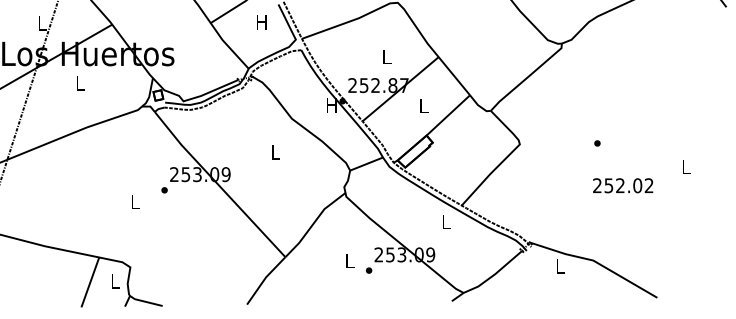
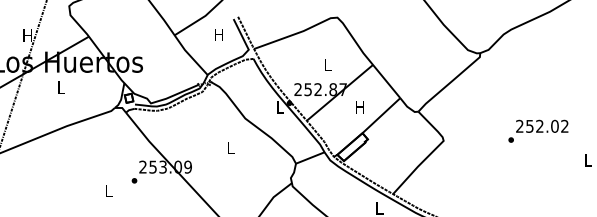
text: (41, 23) -> (27, 35), L -> H
text: (331, 105) -> (279, 107), H -> L
text: (423, 105) -> (359, 107), L -> H
text: (623, 185) -> (542, 126), moved

